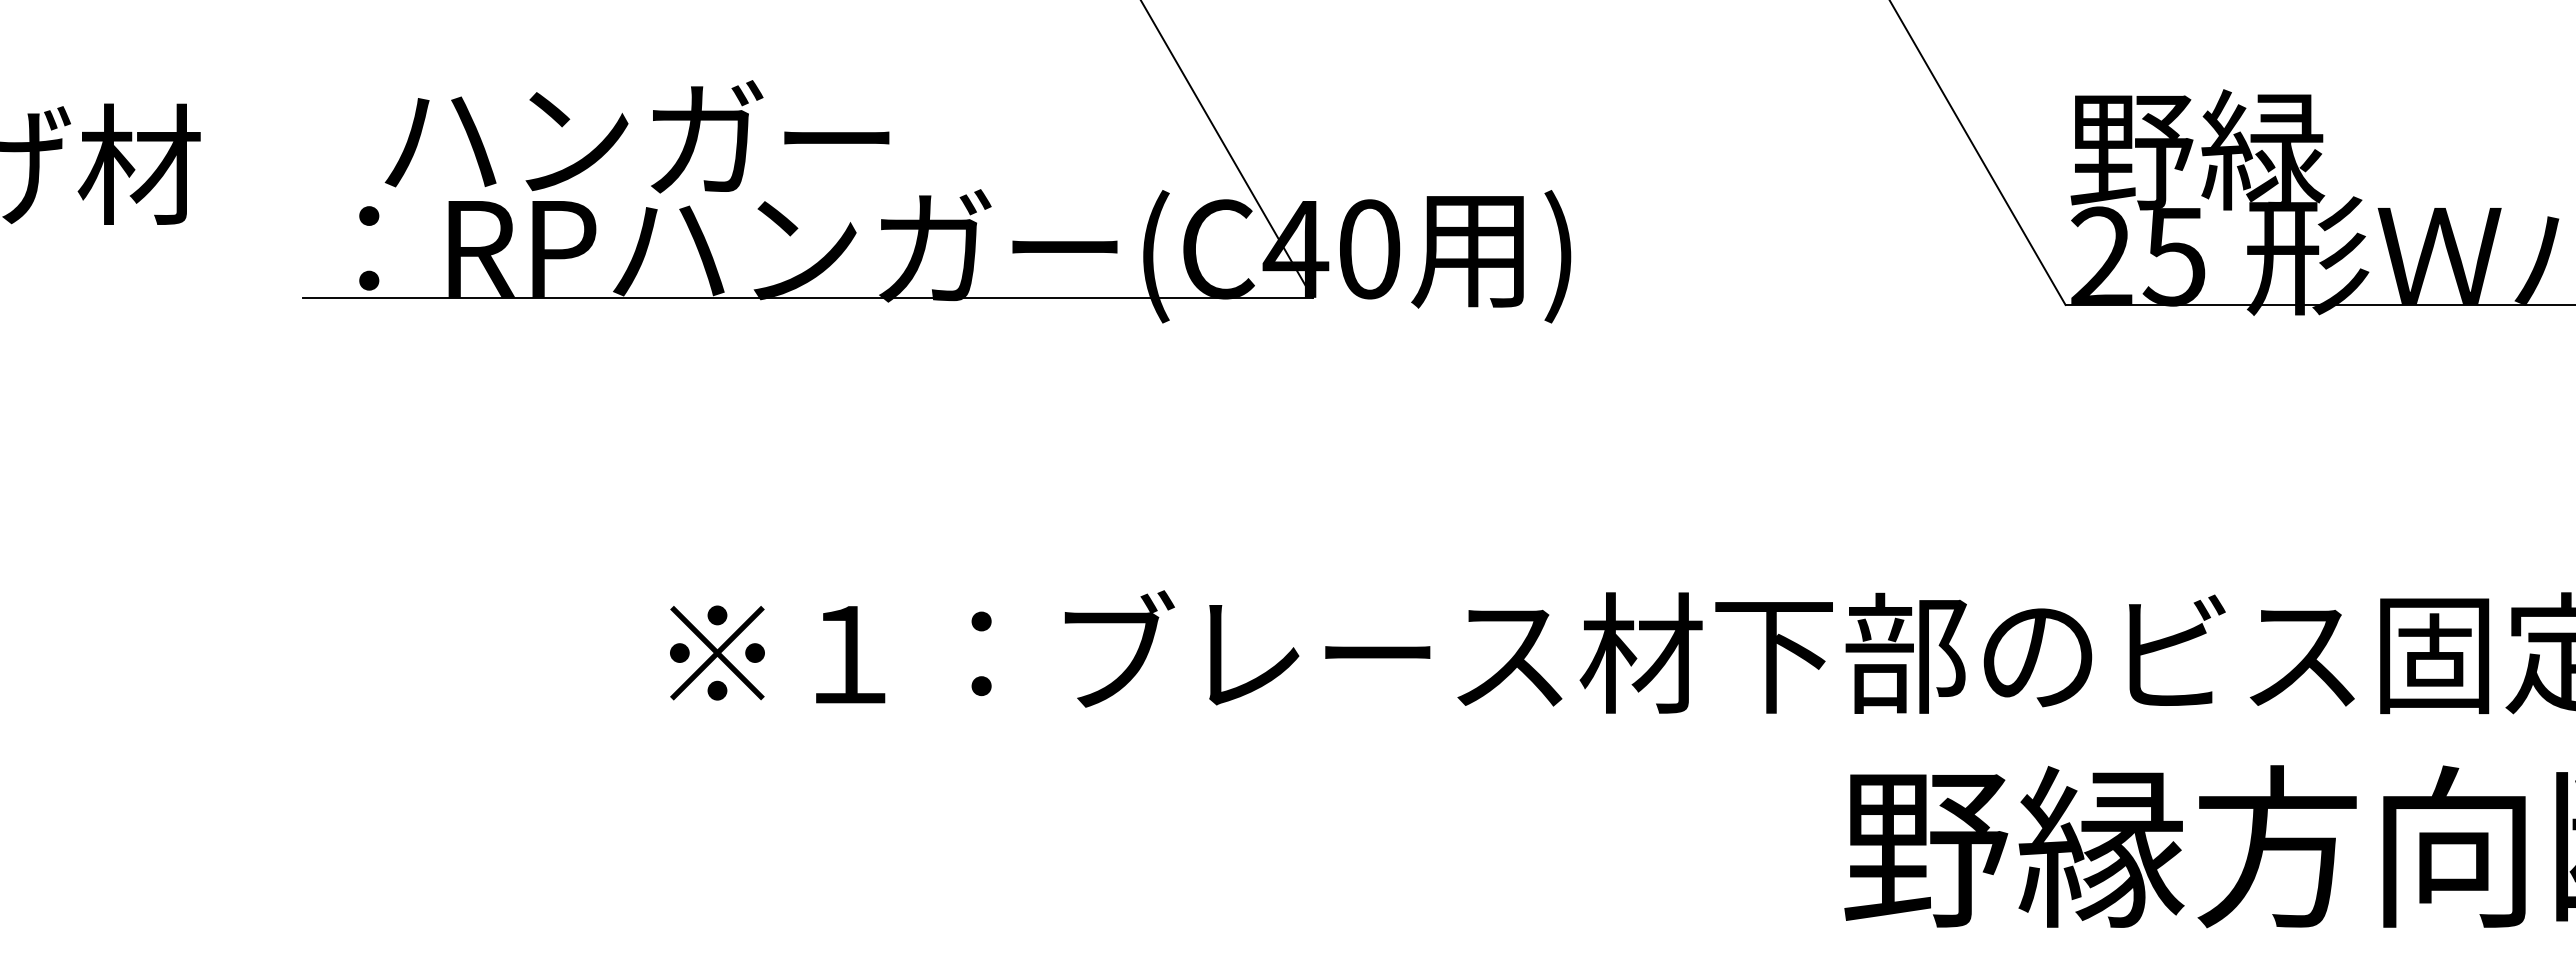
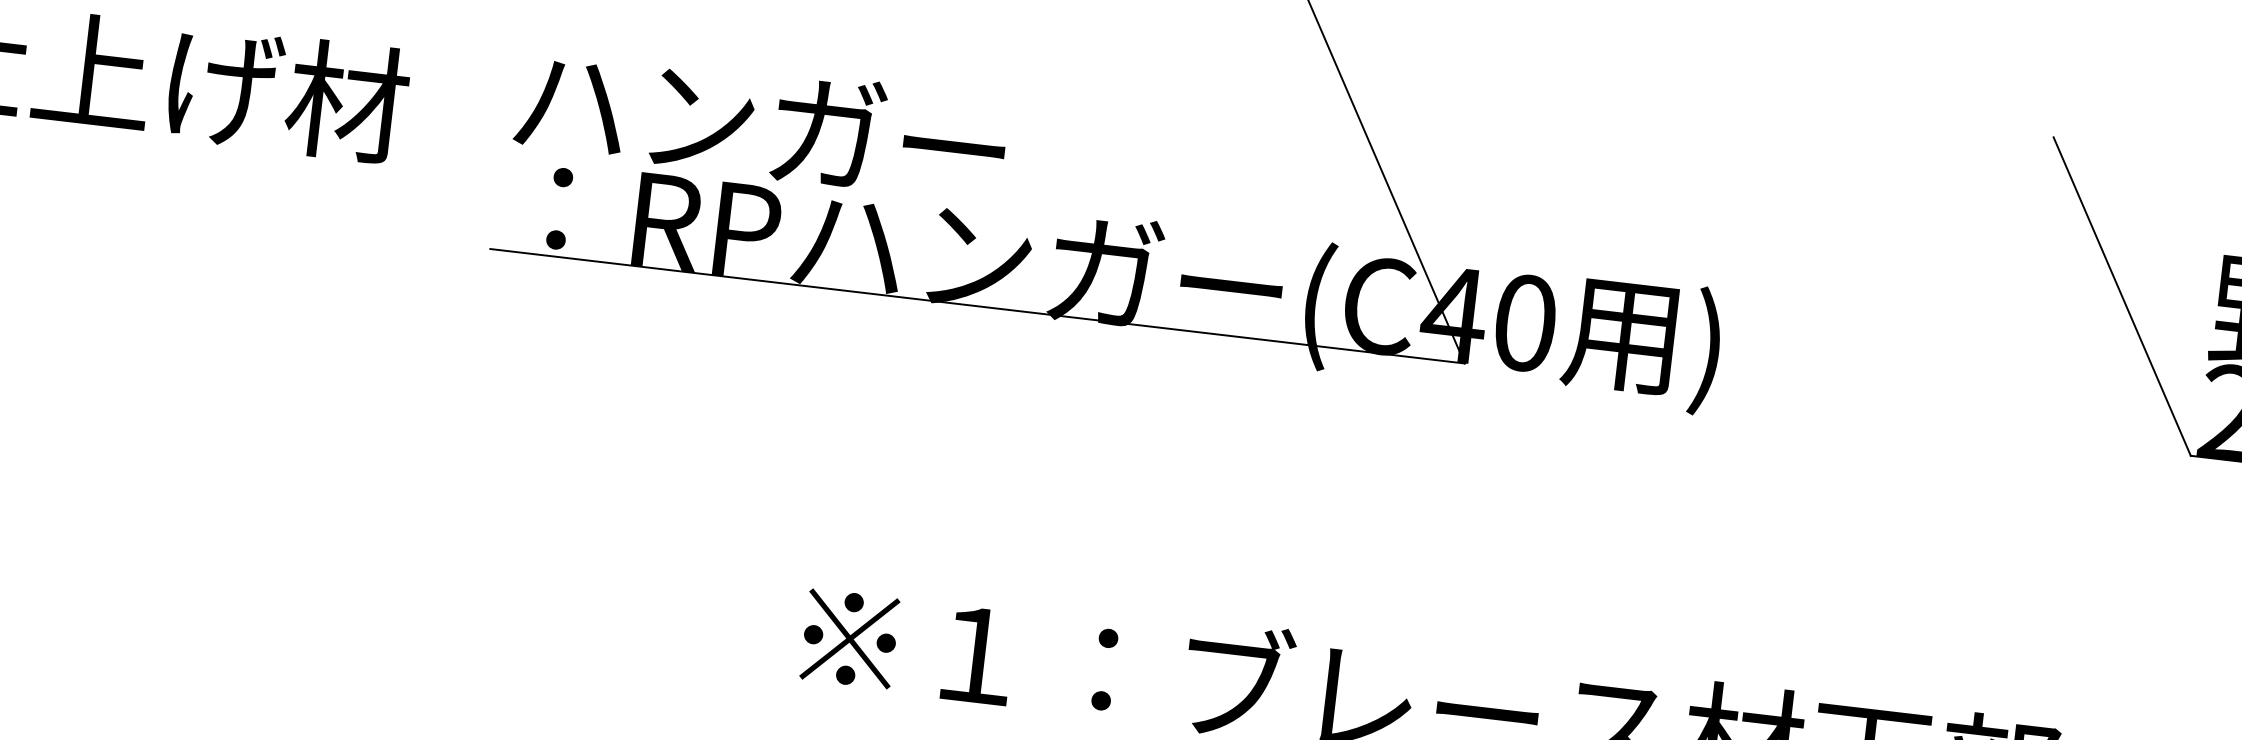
text: (636, 136) -> (760, 122), moved

